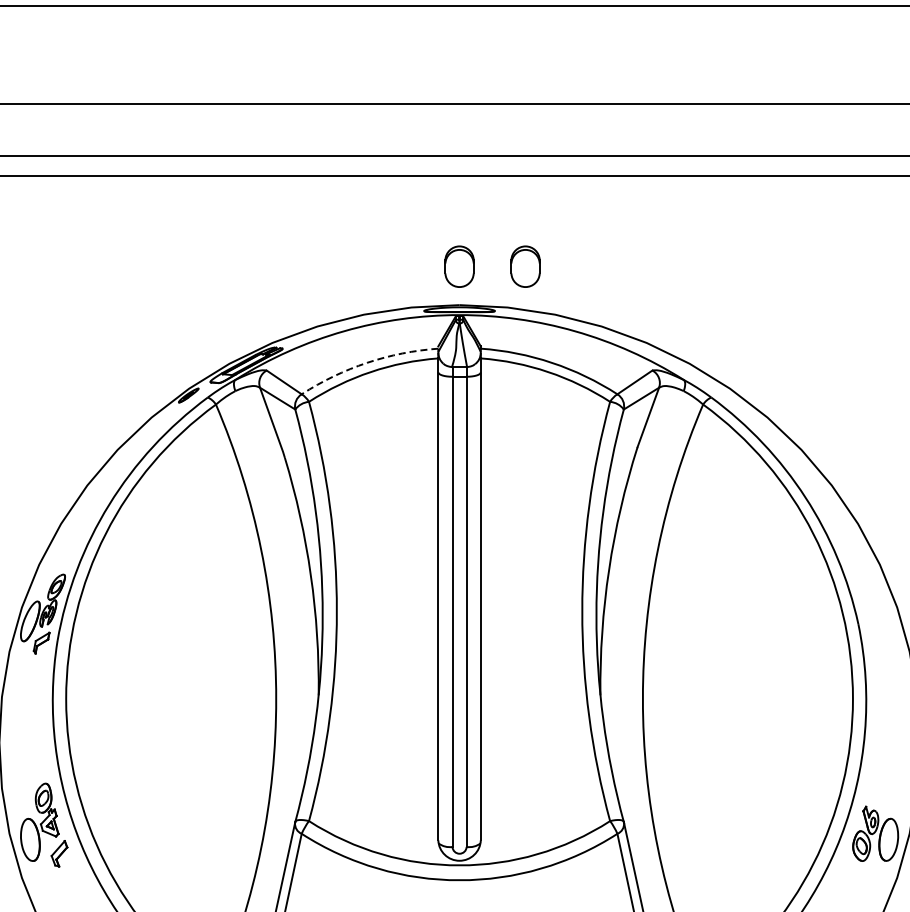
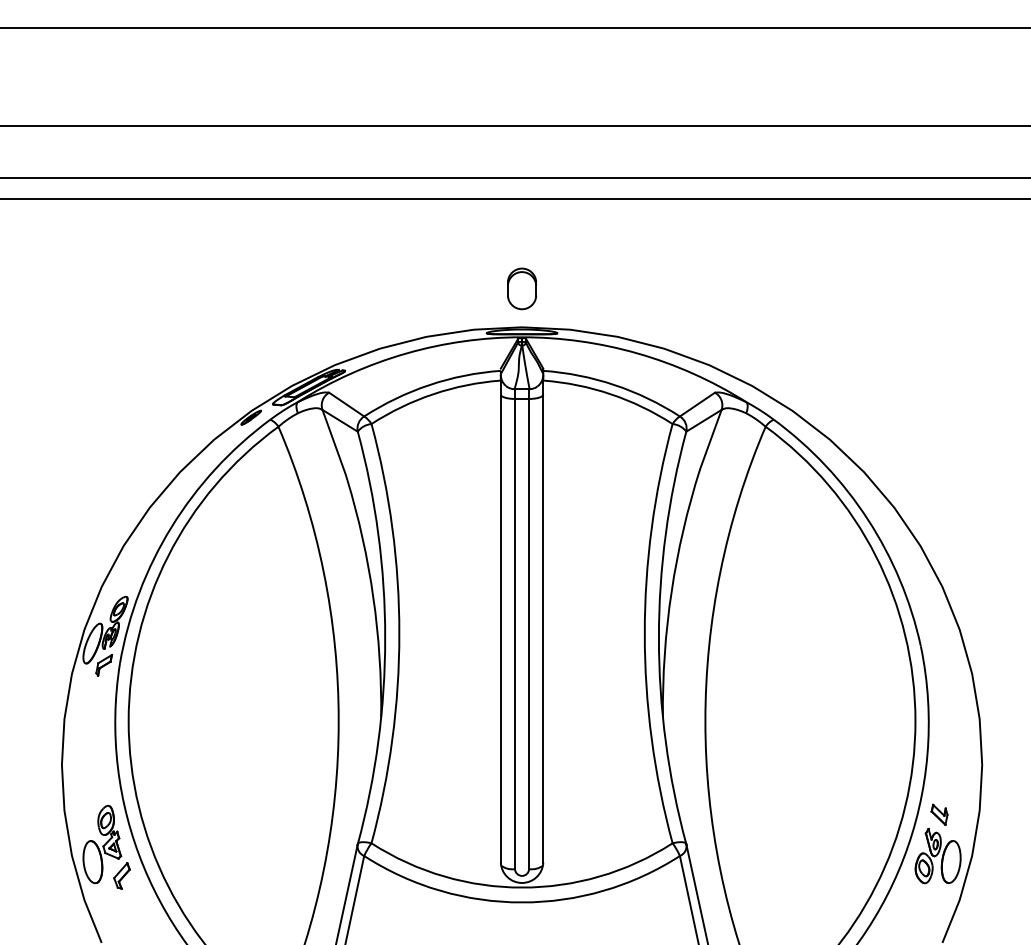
part: (526, 266) -> (588, 288), removed
arc: (367, 363) -> (429, 385), dashed -> solid
part: (877, 792) -> (939, 814), added

